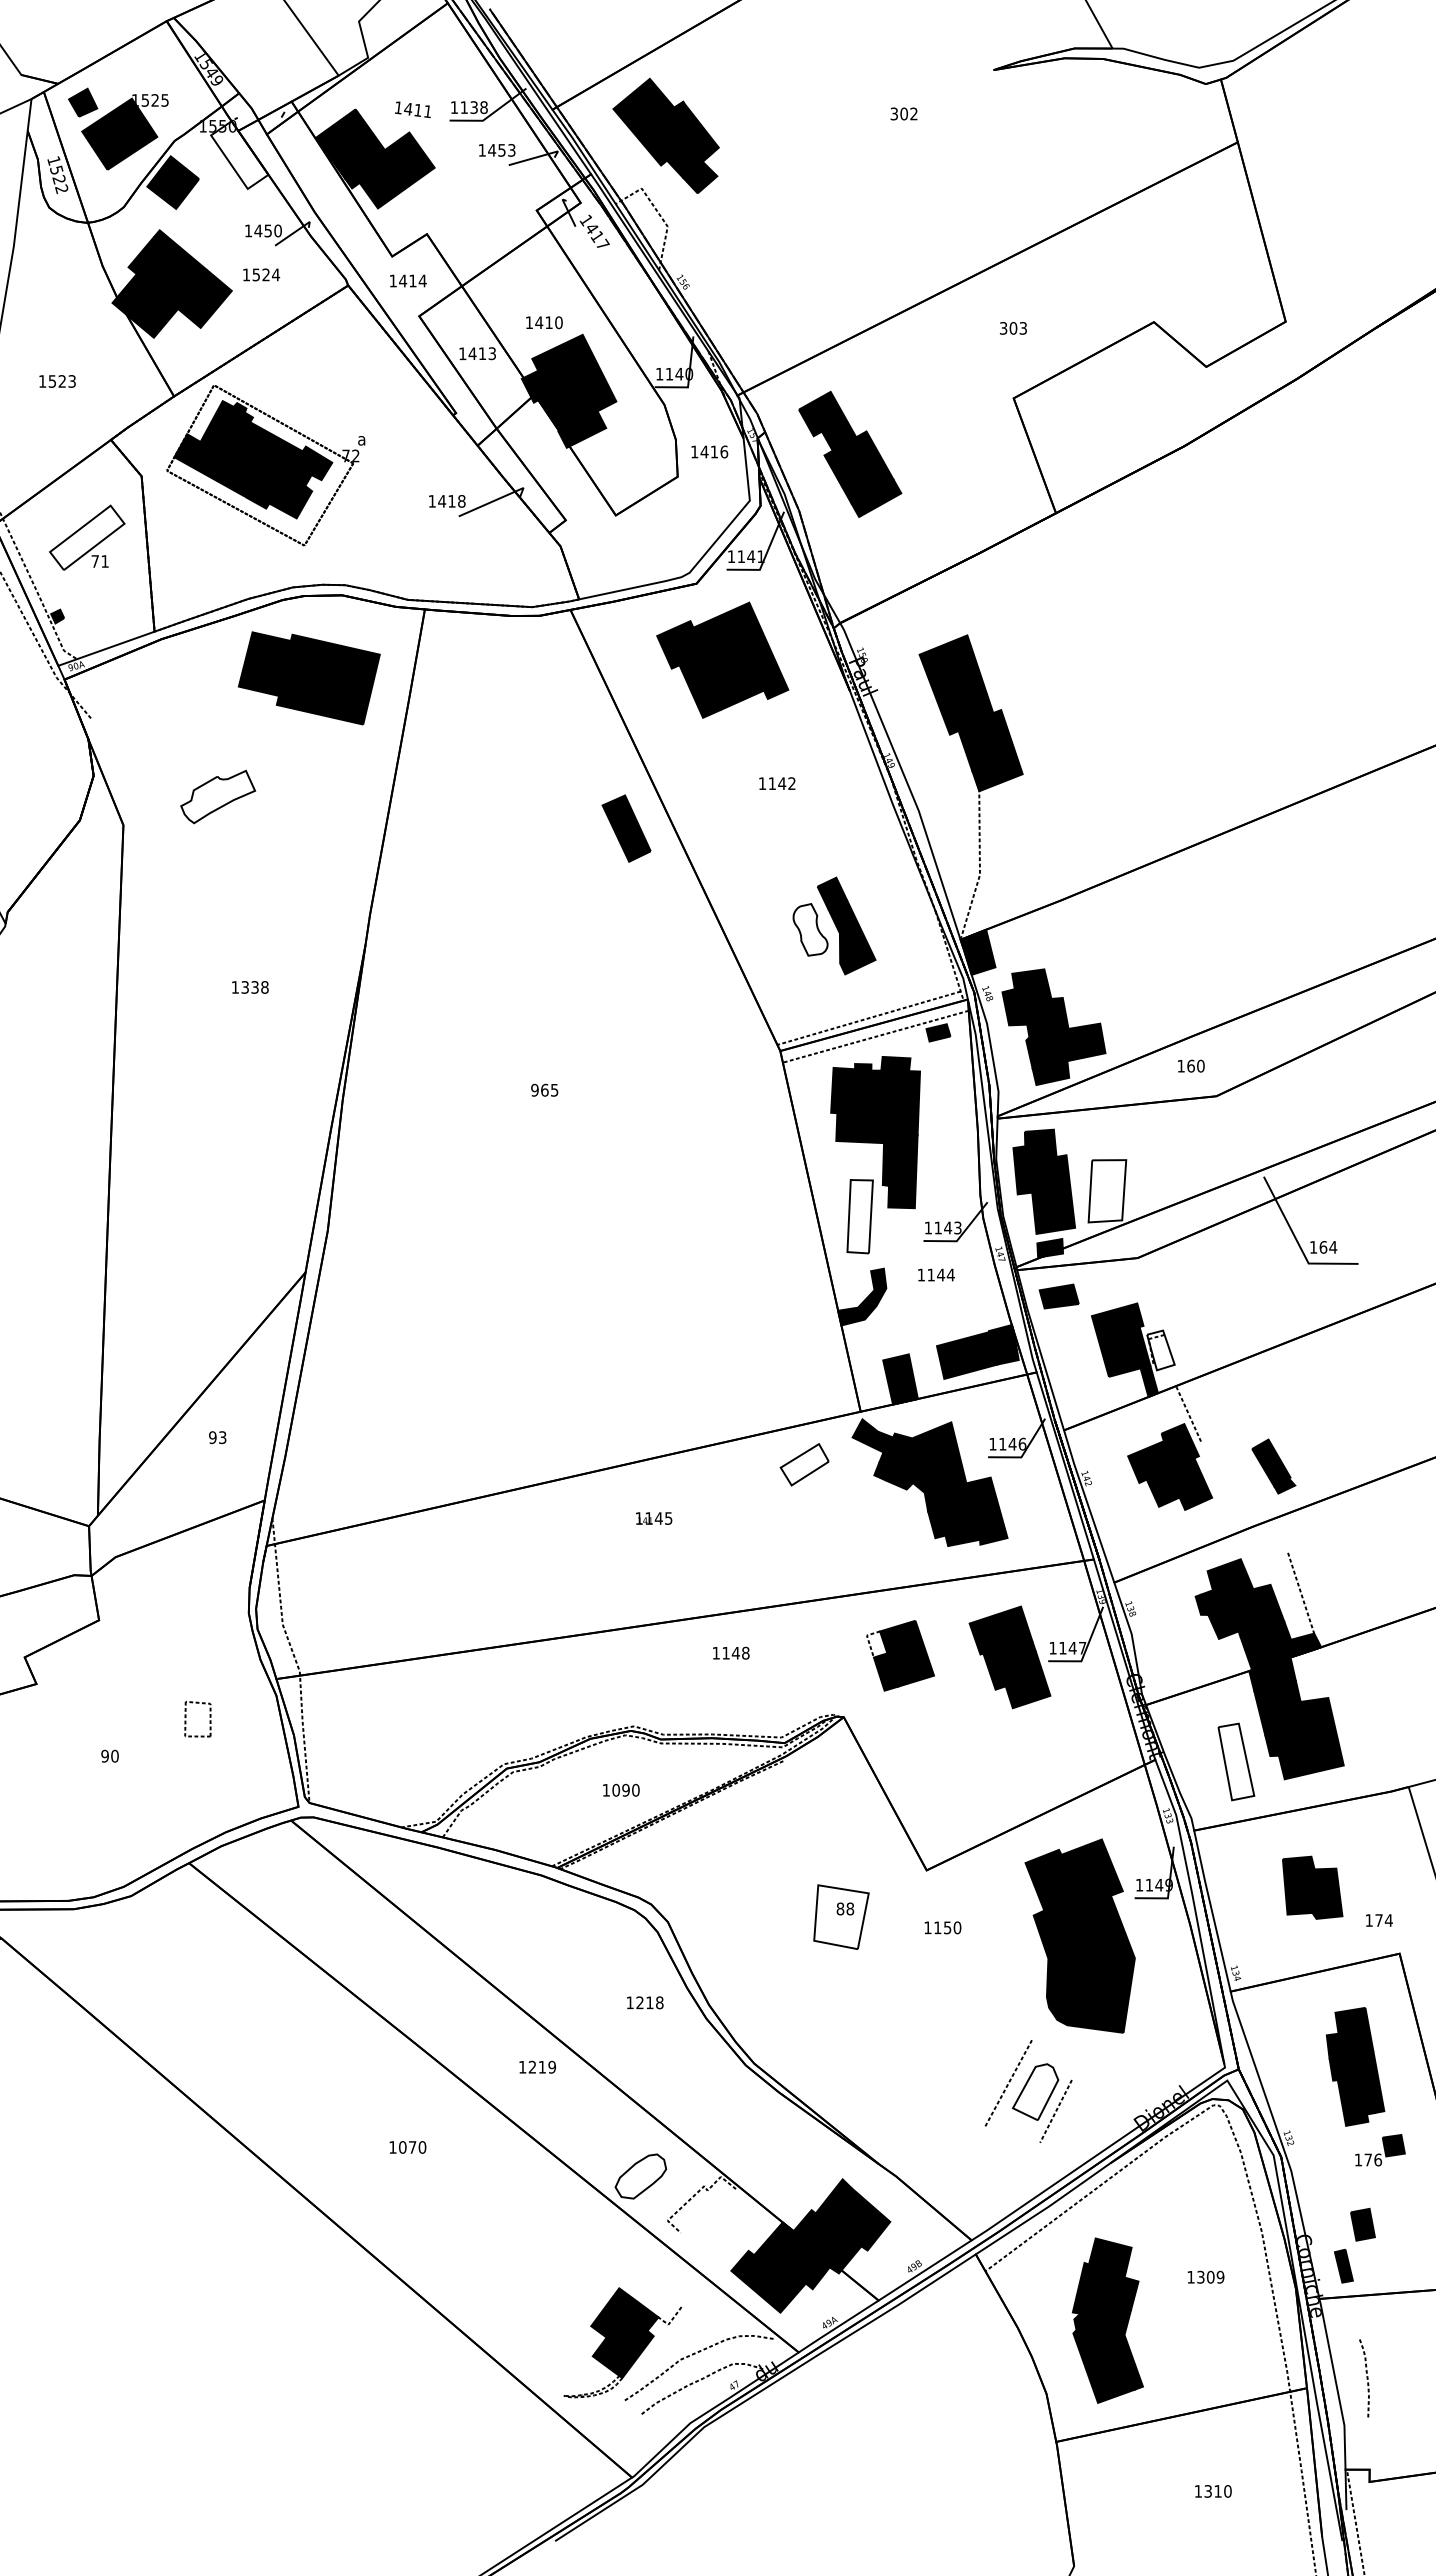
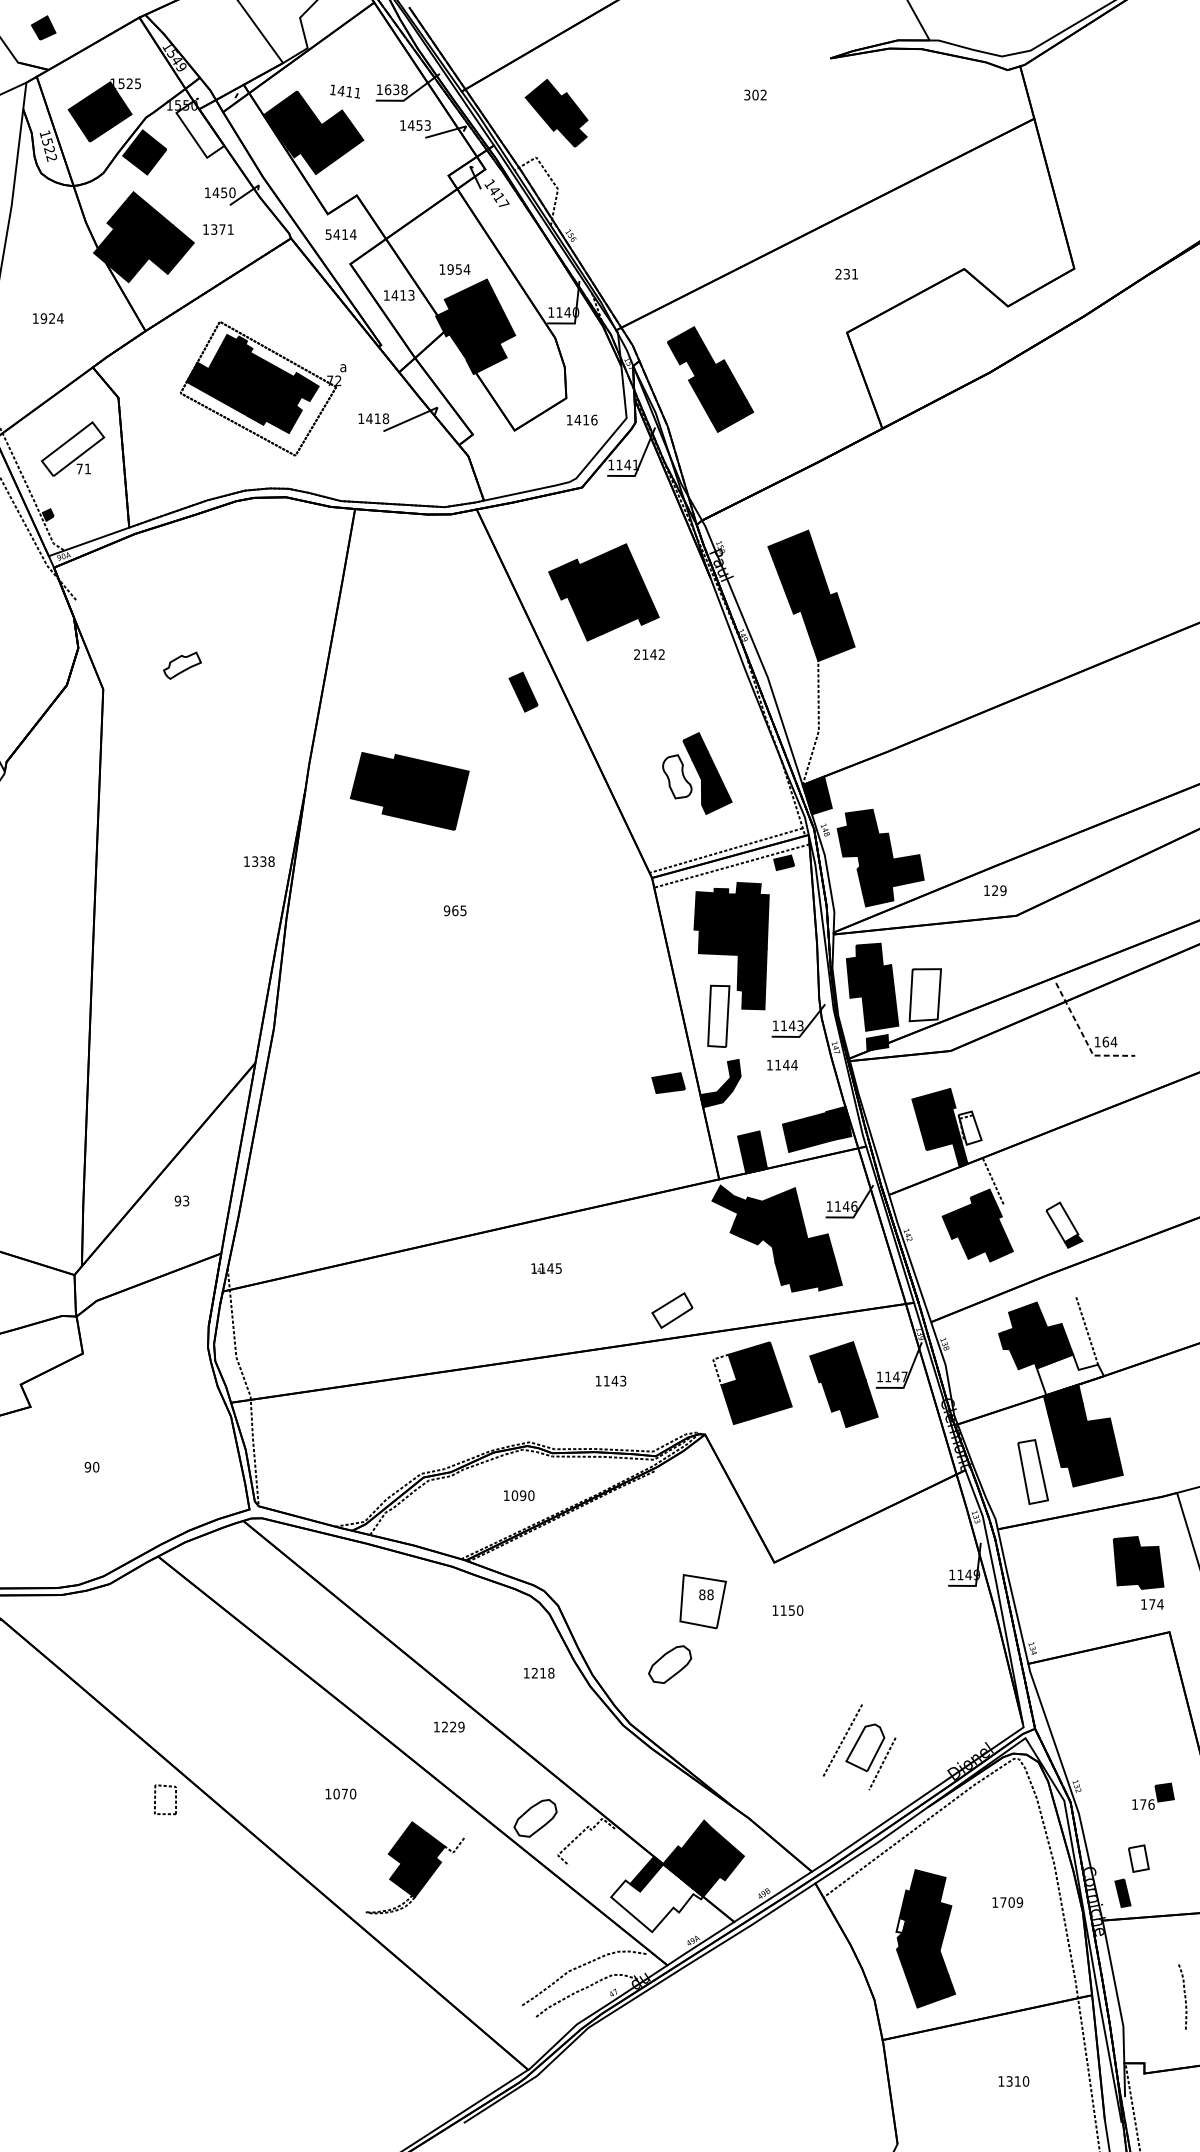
part: (83, 102) -> (43, 27), moved
text: (464, 107) -> (388, 89), 1138 -> 1638
part: (665, 135) -> (556, 113), size x0.7
text: (266, 274) -> (222, 229), 1524 -> 1371
text: (392, 280) -> (328, 234), 1414 -> 5414
text: (548, 322) -> (458, 269), 1410 -> 1954
text: (1013, 328) -> (846, 274), 303 -> 231
text: (62, 381) -> (52, 318), 1523 -> 1924
text: (709, 451) -> (582, 419), moved
part: (265, 465) -> (262, 388), moved
part: (722, 659) -> (603, 591), moved
part: (308, 678) -> (409, 791), moved
text: (761, 783) -> (636, 654), 1142 -> 2142
part: (218, 796) -> (182, 665), size x0.6
part: (626, 828) -> (523, 692), size x0.7
text: (250, 987) -> (259, 861), moved
text: (1195, 1065) -> (998, 890), 160 -> 129
line: (1298, 1243) -> (1085, 1038), solid -> dashed
part: (1058, 1296) -> (668, 1083), moved
fill: (1271, 1462) -> (1062, 1221), removed
part: (804, 1464) -> (672, 1310), moved
fill: (1280, 1645) -> (1069, 1374), removed
text: (745, 1652) -> (622, 1380), 1148 -> 1143
part: (900, 1655) -> (752, 1383), size x1.4
part: (186, 1720) -> (155, 1800), moved
part: (1312, 1887) -> (1138, 1562), moved
part: (1079, 1935) -> (902, 1616), removed
part: (801, 1992) -> (669, 1664), added
text: (541, 2066) -> (452, 1726), 1219 -> 1229
part: (1355, 2066) -> (1132, 1726), removed
fill: (1362, 2224) -> (1138, 1858), removed
fill: (786, 2271) -> (657, 1897), removed
text: (1200, 2276) -> (1003, 1901), 1309 -> 1709
fill: (1078, 2304) -> (901, 1925), removed
part: (622, 2342) -> (414, 1867), moved
curve: (1366, 2378) -> (1184, 1997), moved

